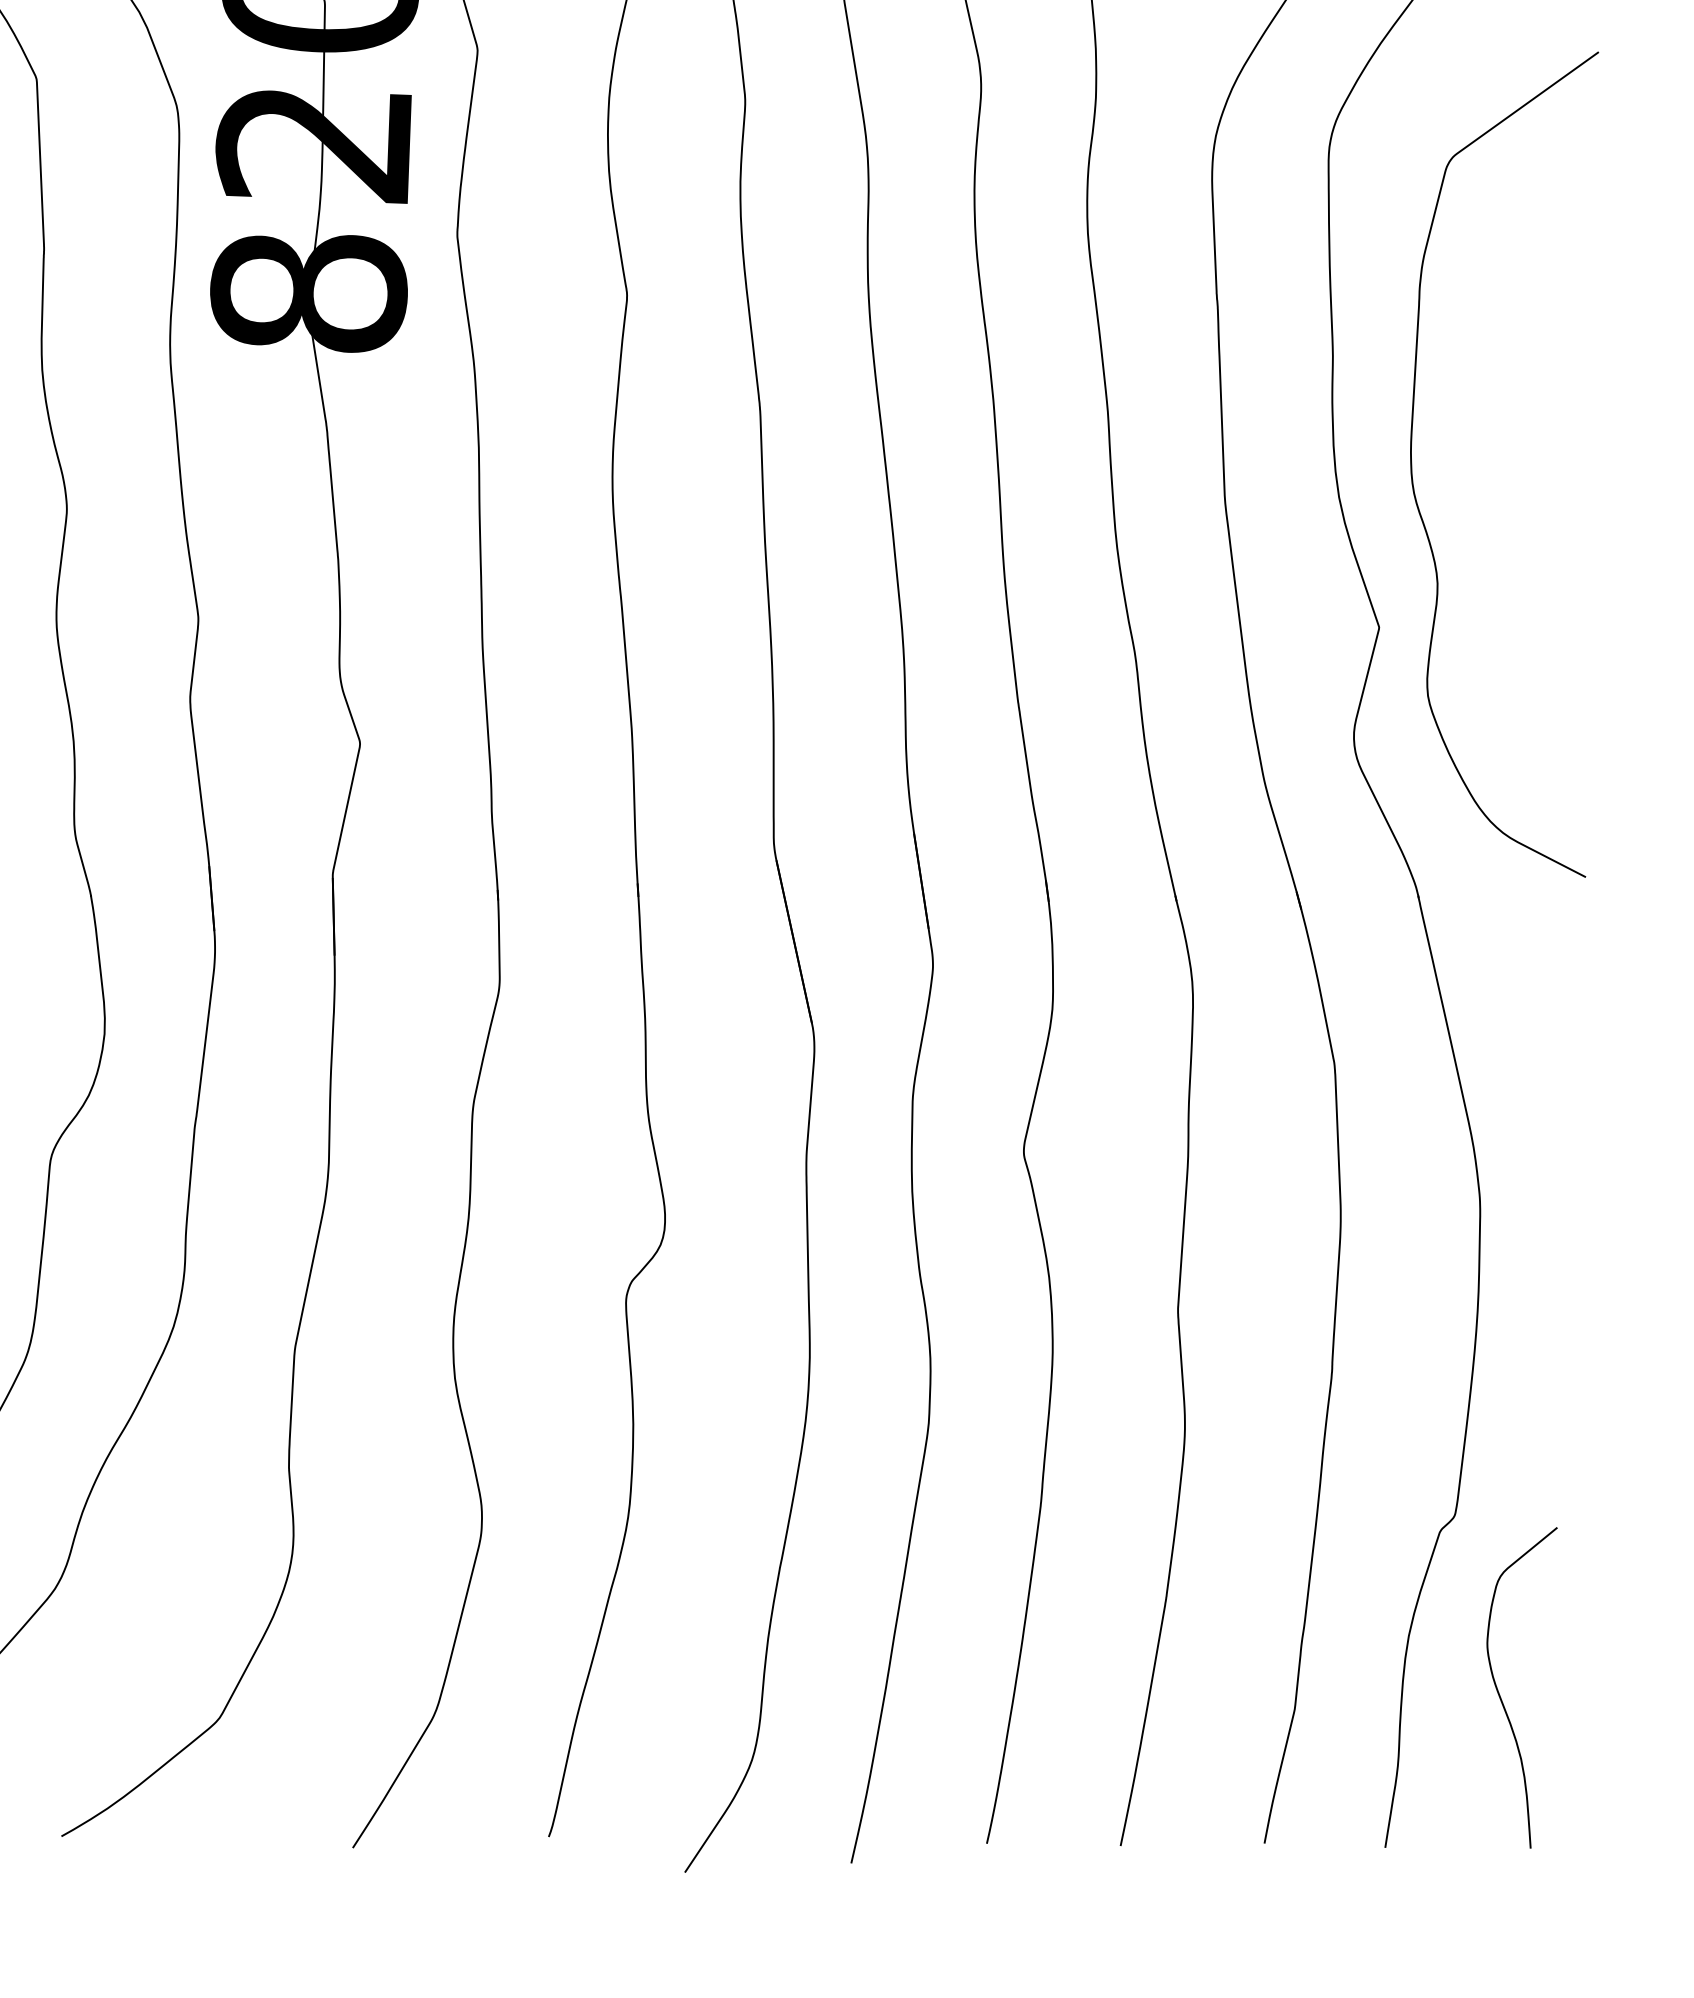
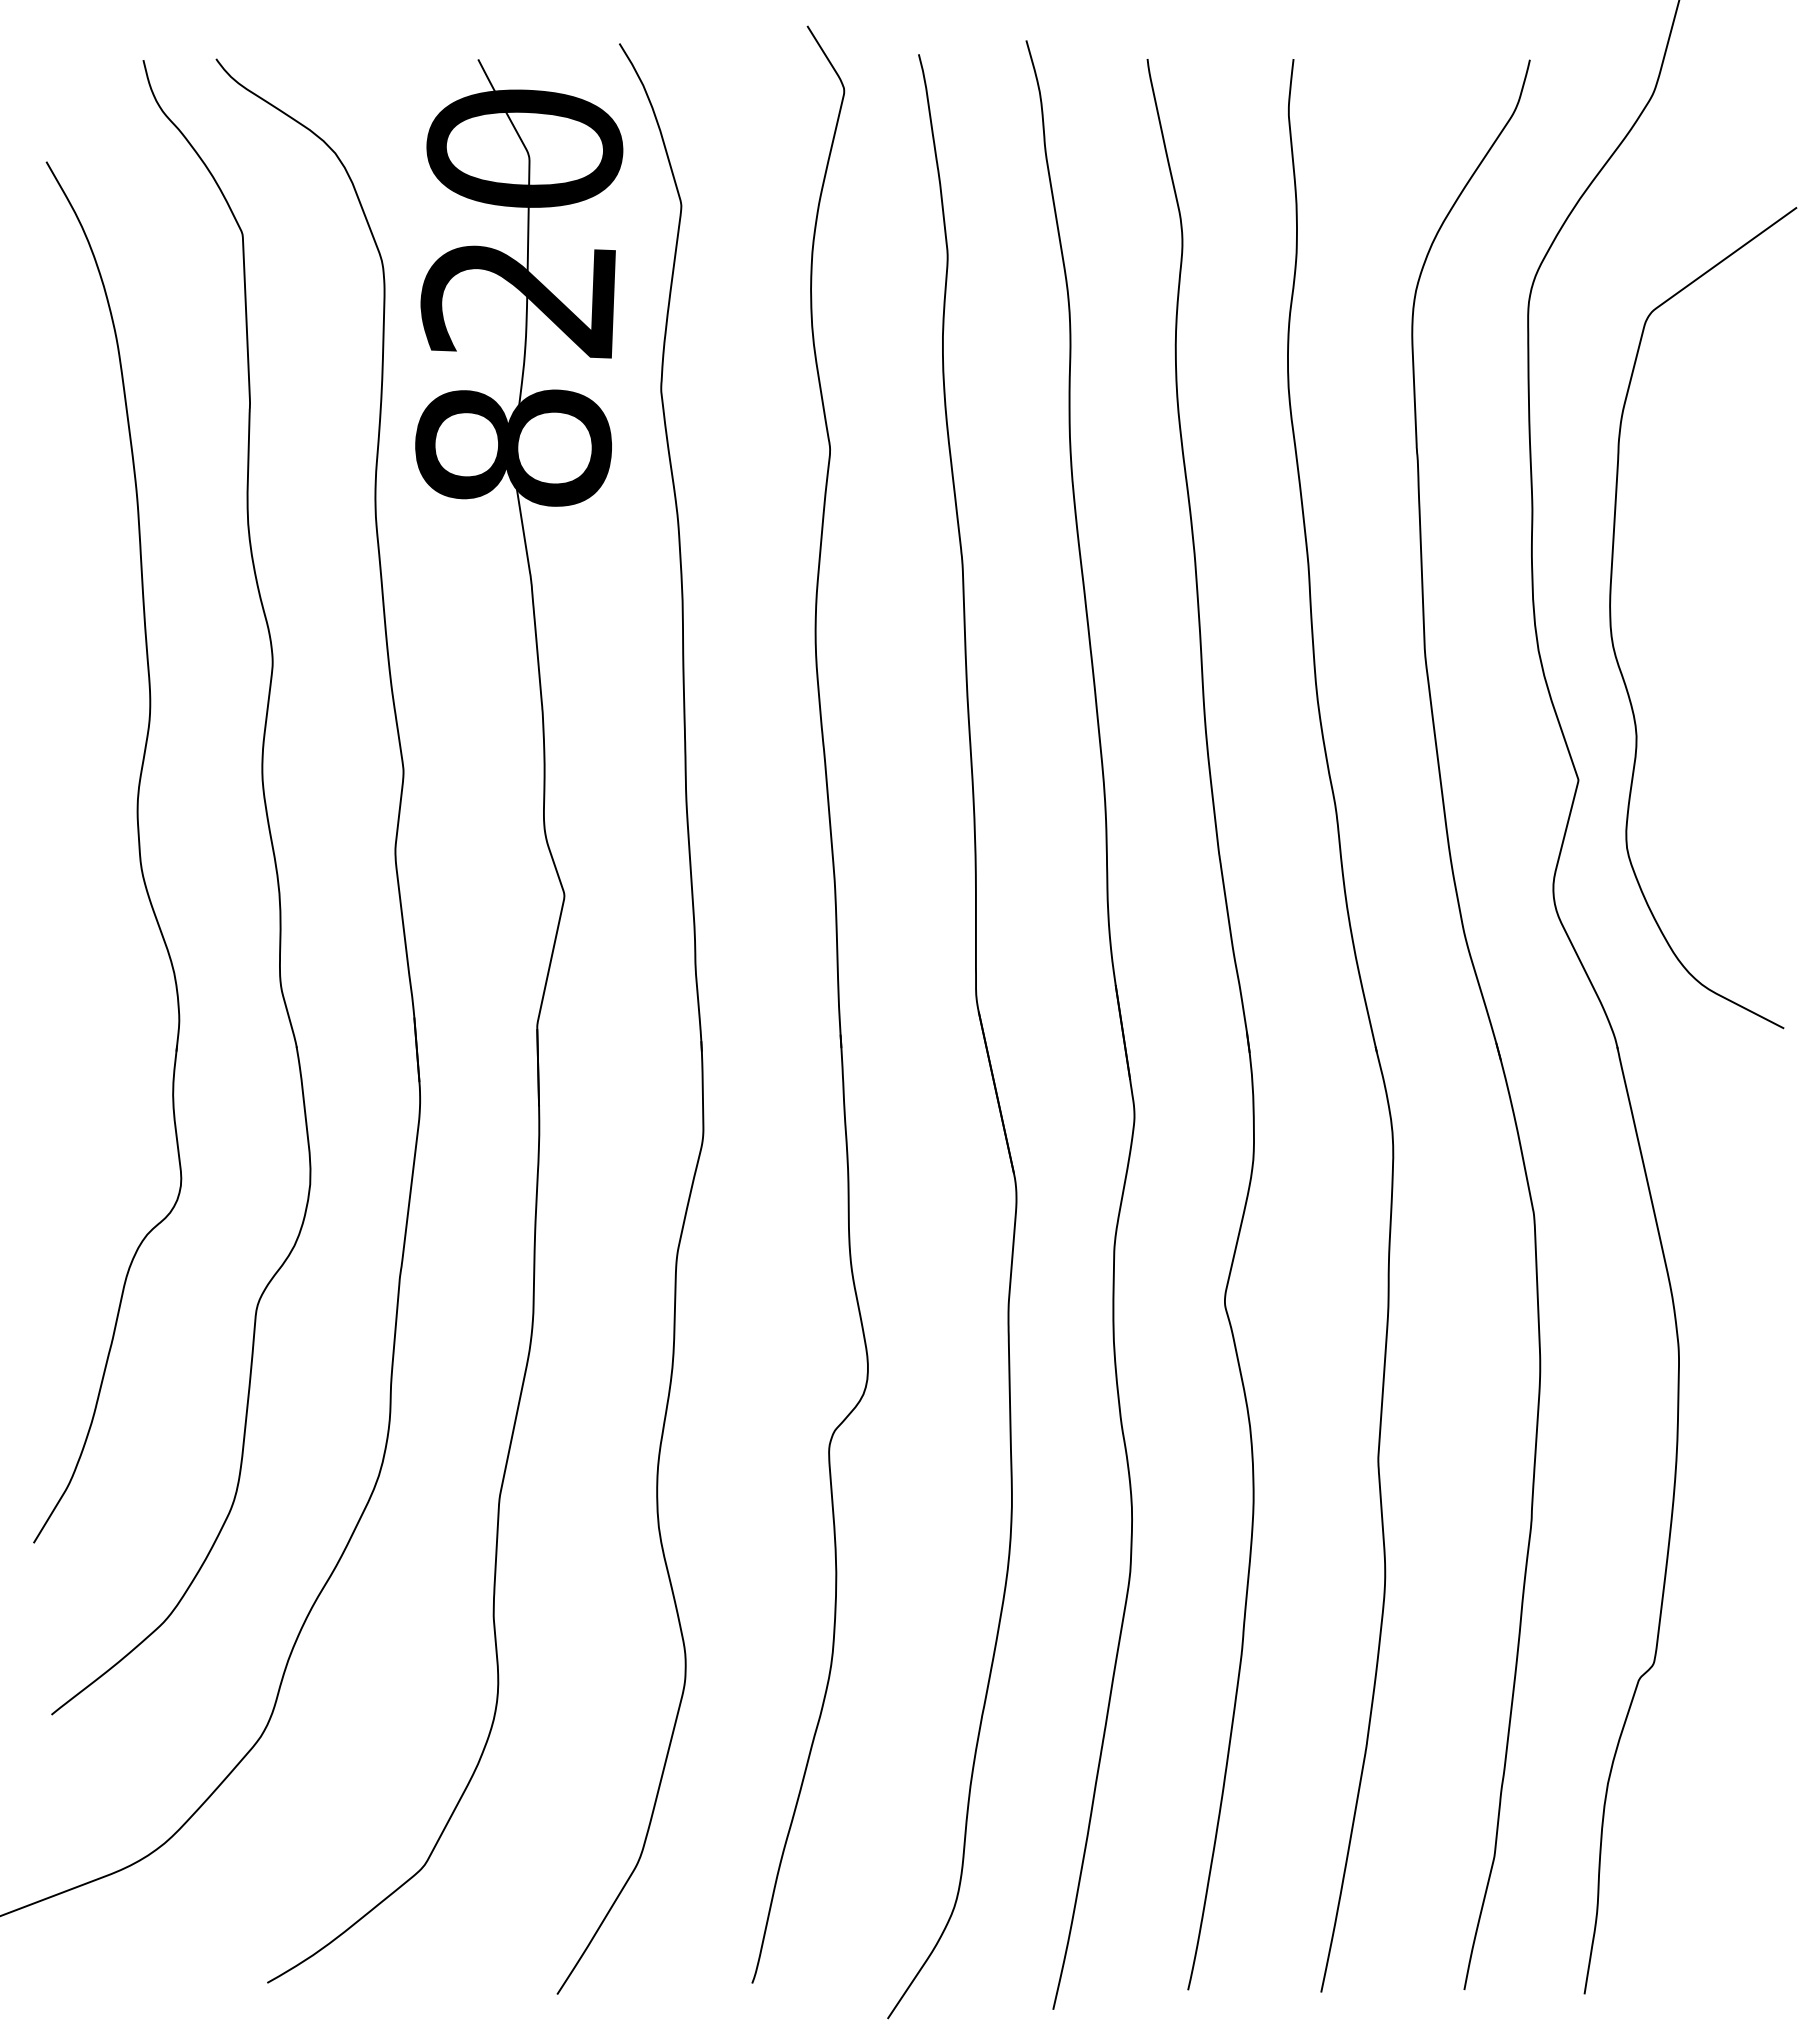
curve: (1499, 1693) -> (1698, 1840), removed

